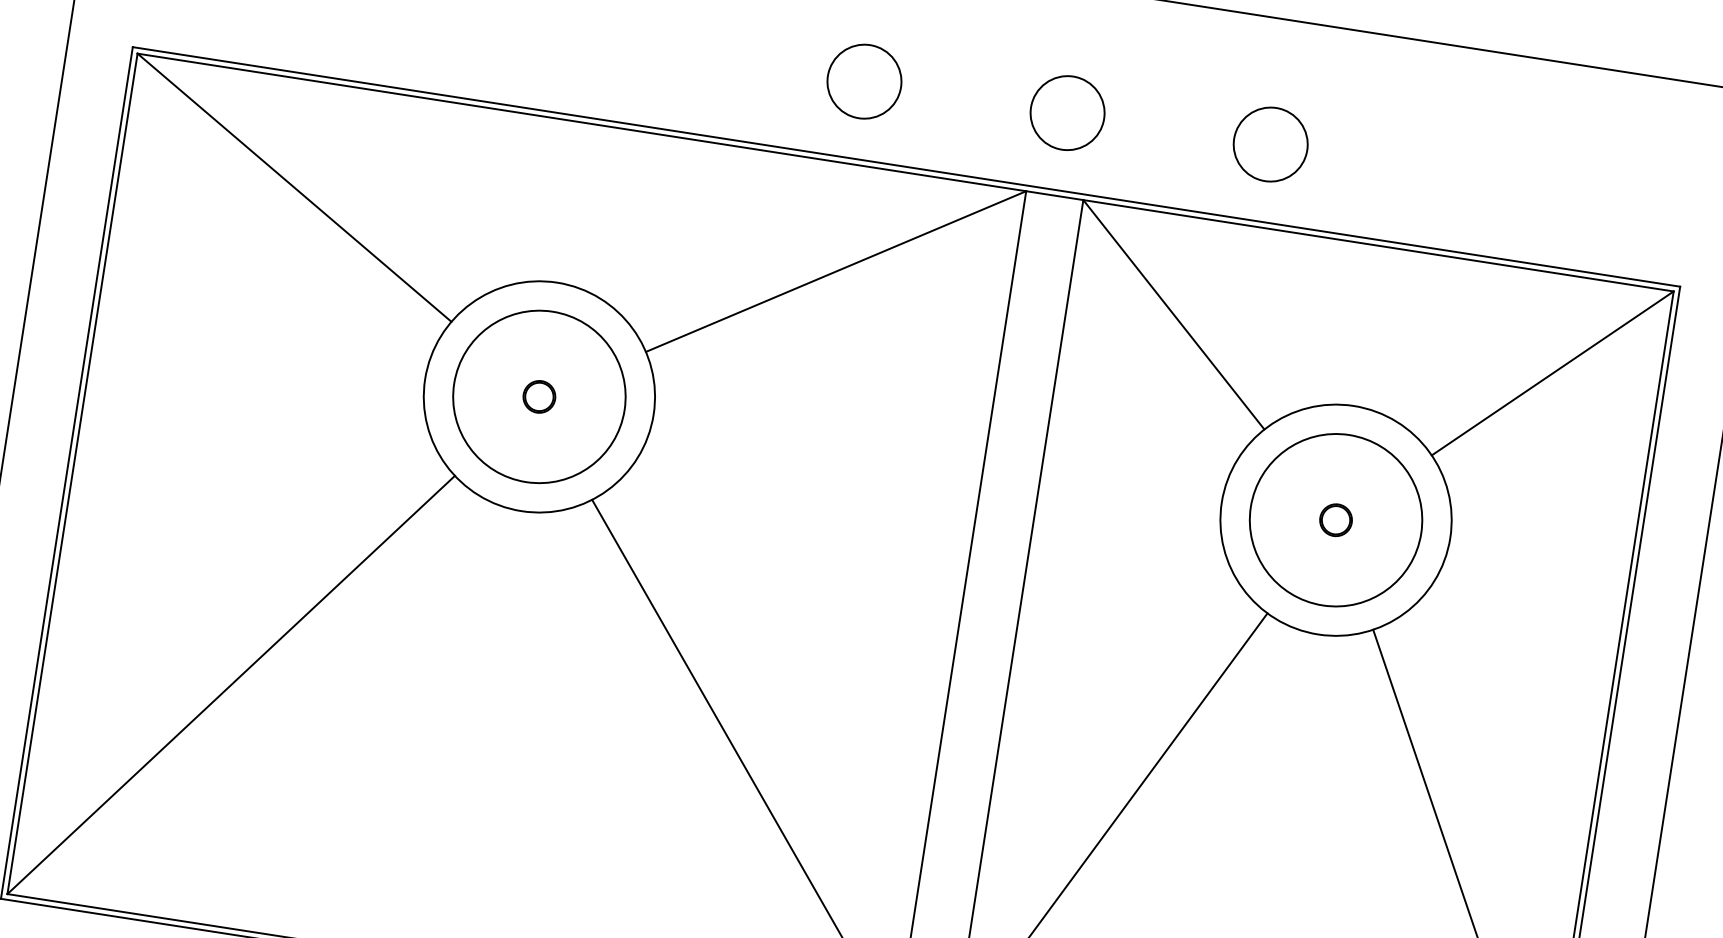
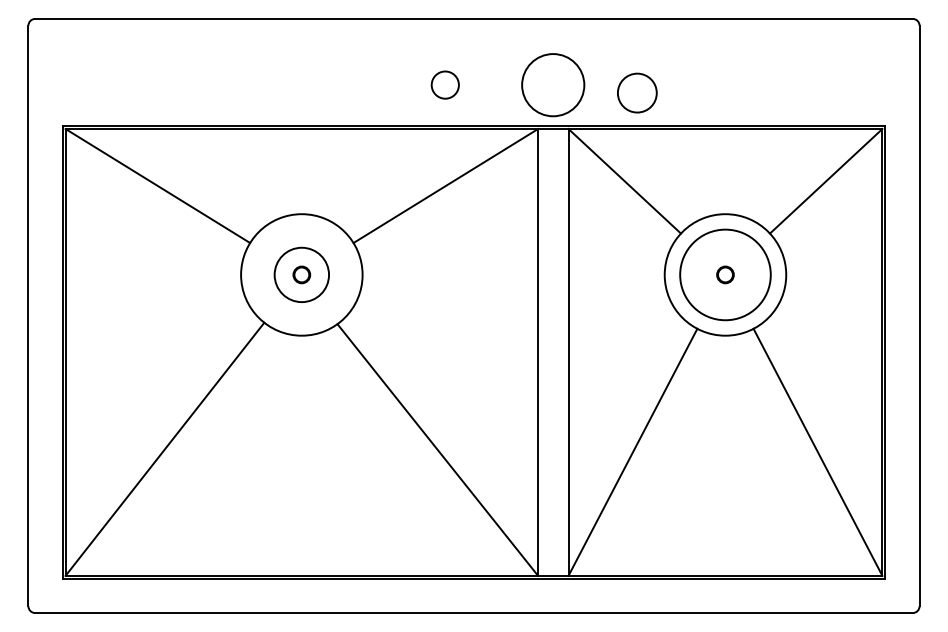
circle: (863, 80) -> (444, 84), size x0.7
circle: (1068, 112) -> (553, 84), size x1.6
circle: (1271, 143) -> (637, 92), moved
circle: (538, 395) -> (301, 274), size x0.6

